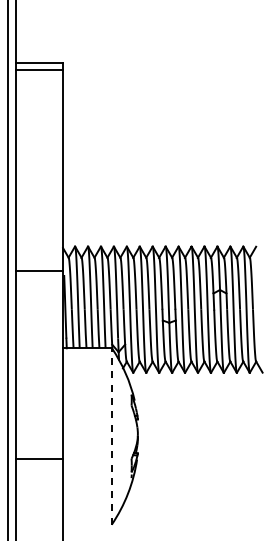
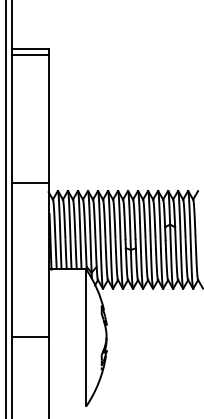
line: (39, 270) -> (30, 182), moved
line: (111, 435) -> (86, 337), dashed -> solid
line: (39, 458) -> (30, 336), moved

